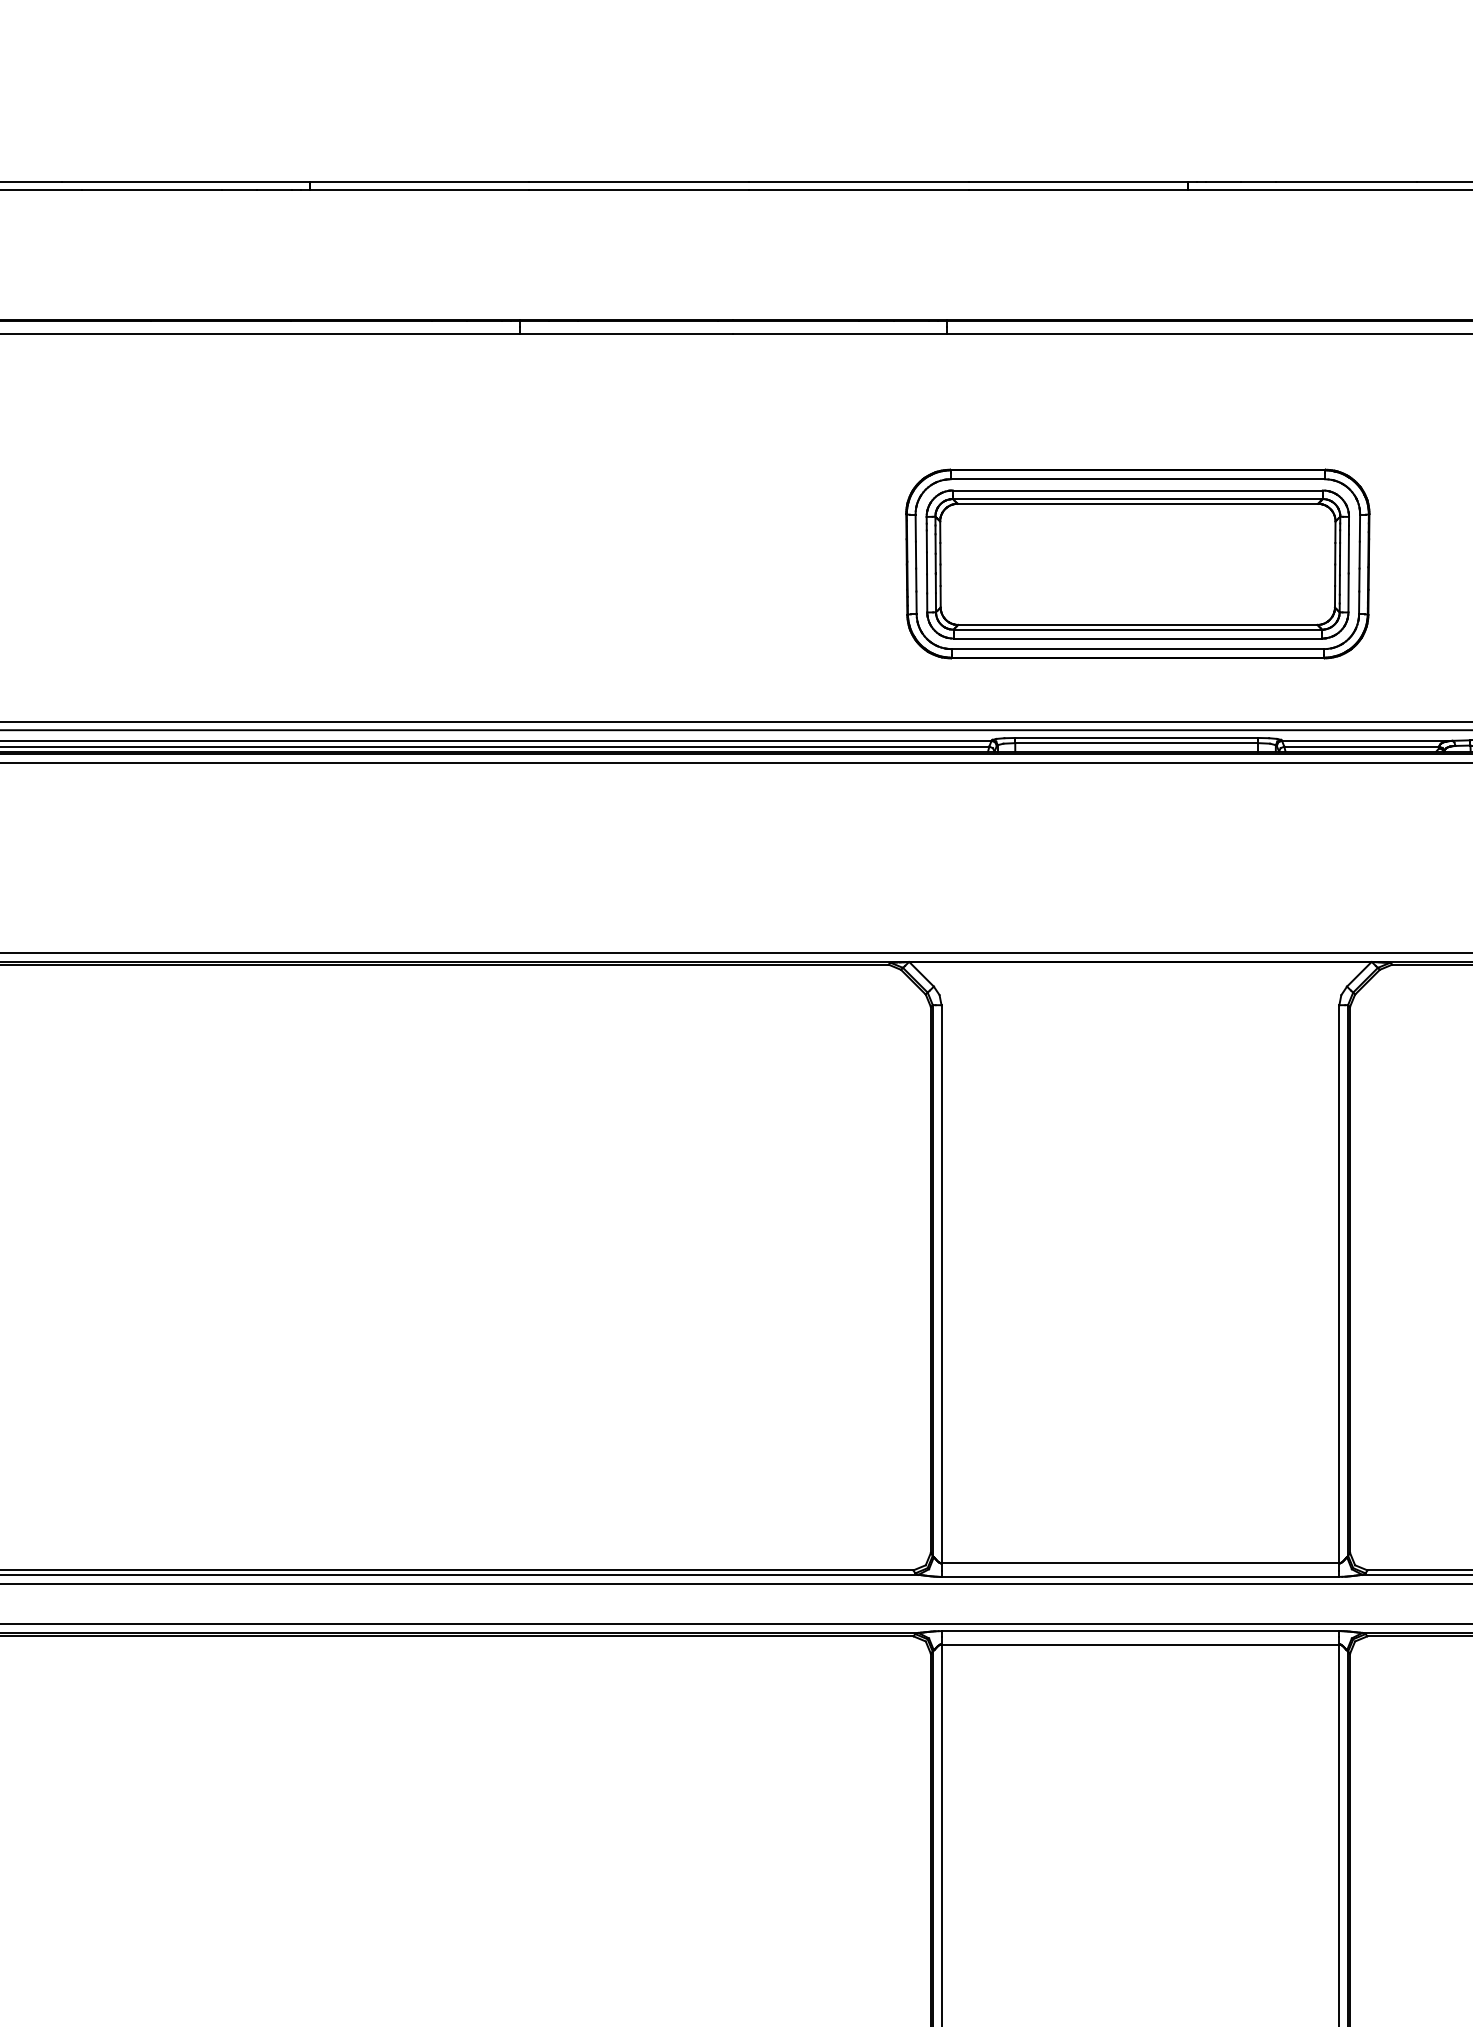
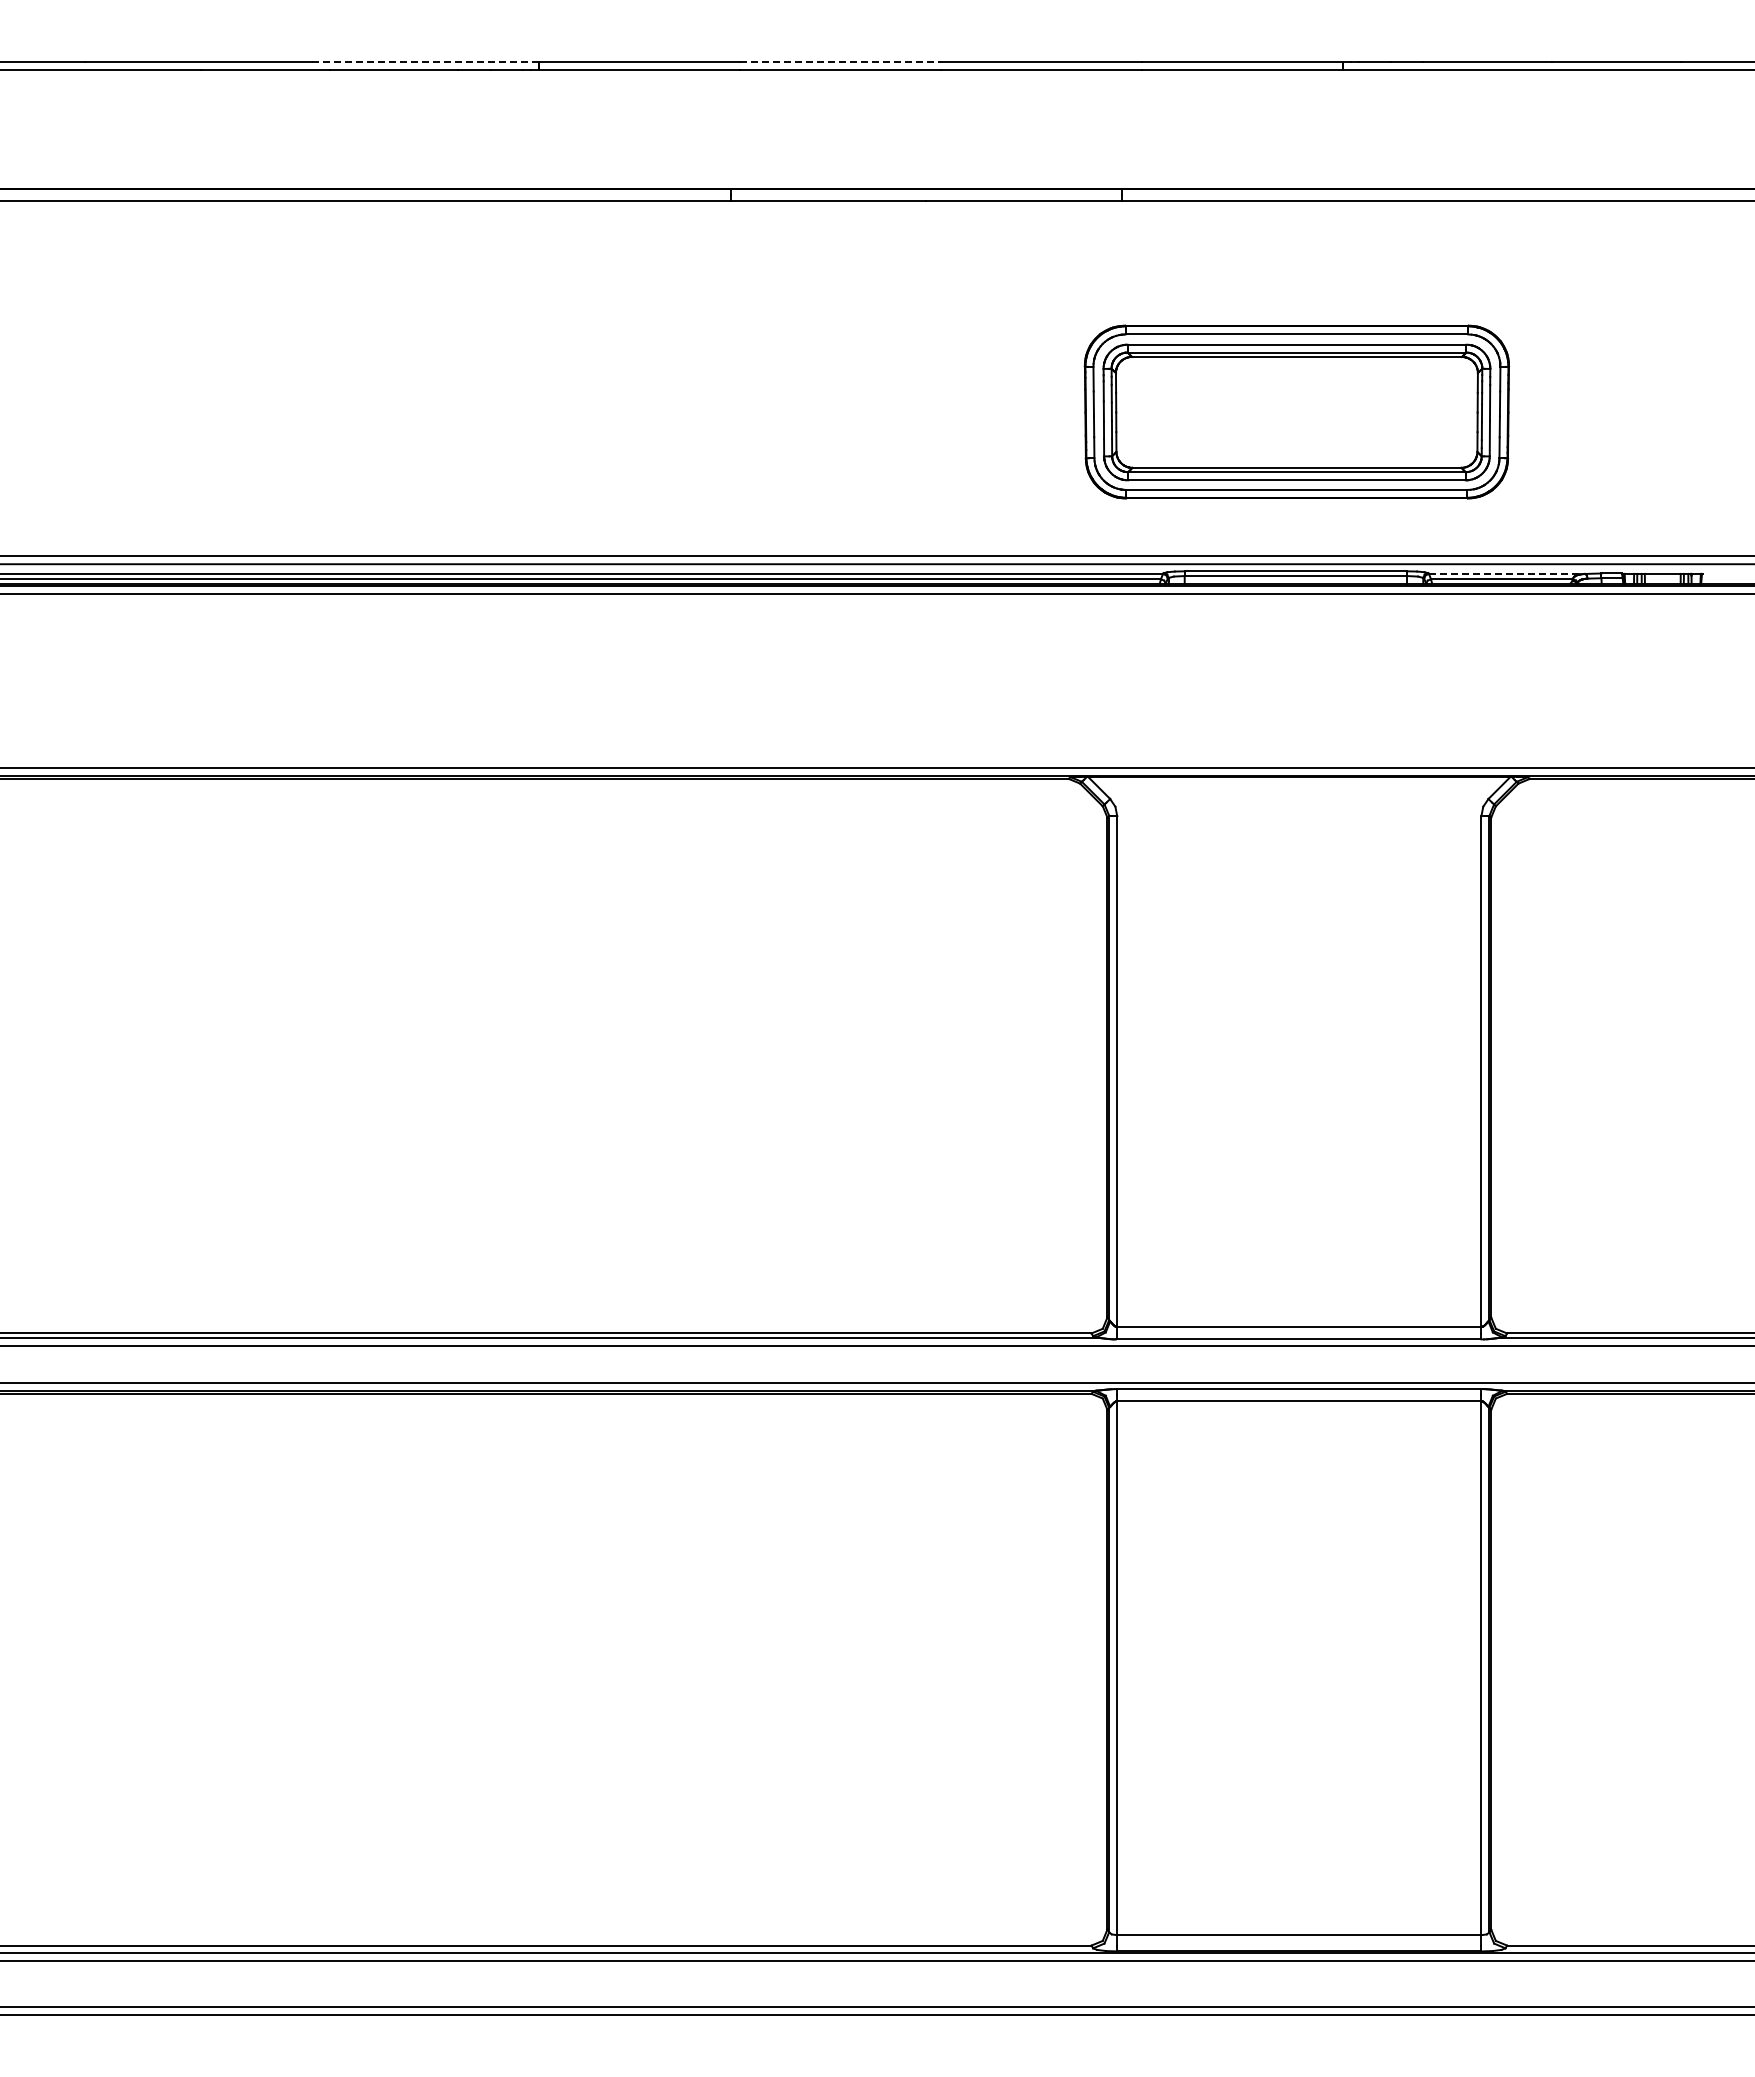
line: (186, 182) -> (425, 62), solid -> dashed
line: (639, 182) -> (840, 62), solid -> dashed
line: (1367, 740) -> (1507, 573), solid -> dashed

